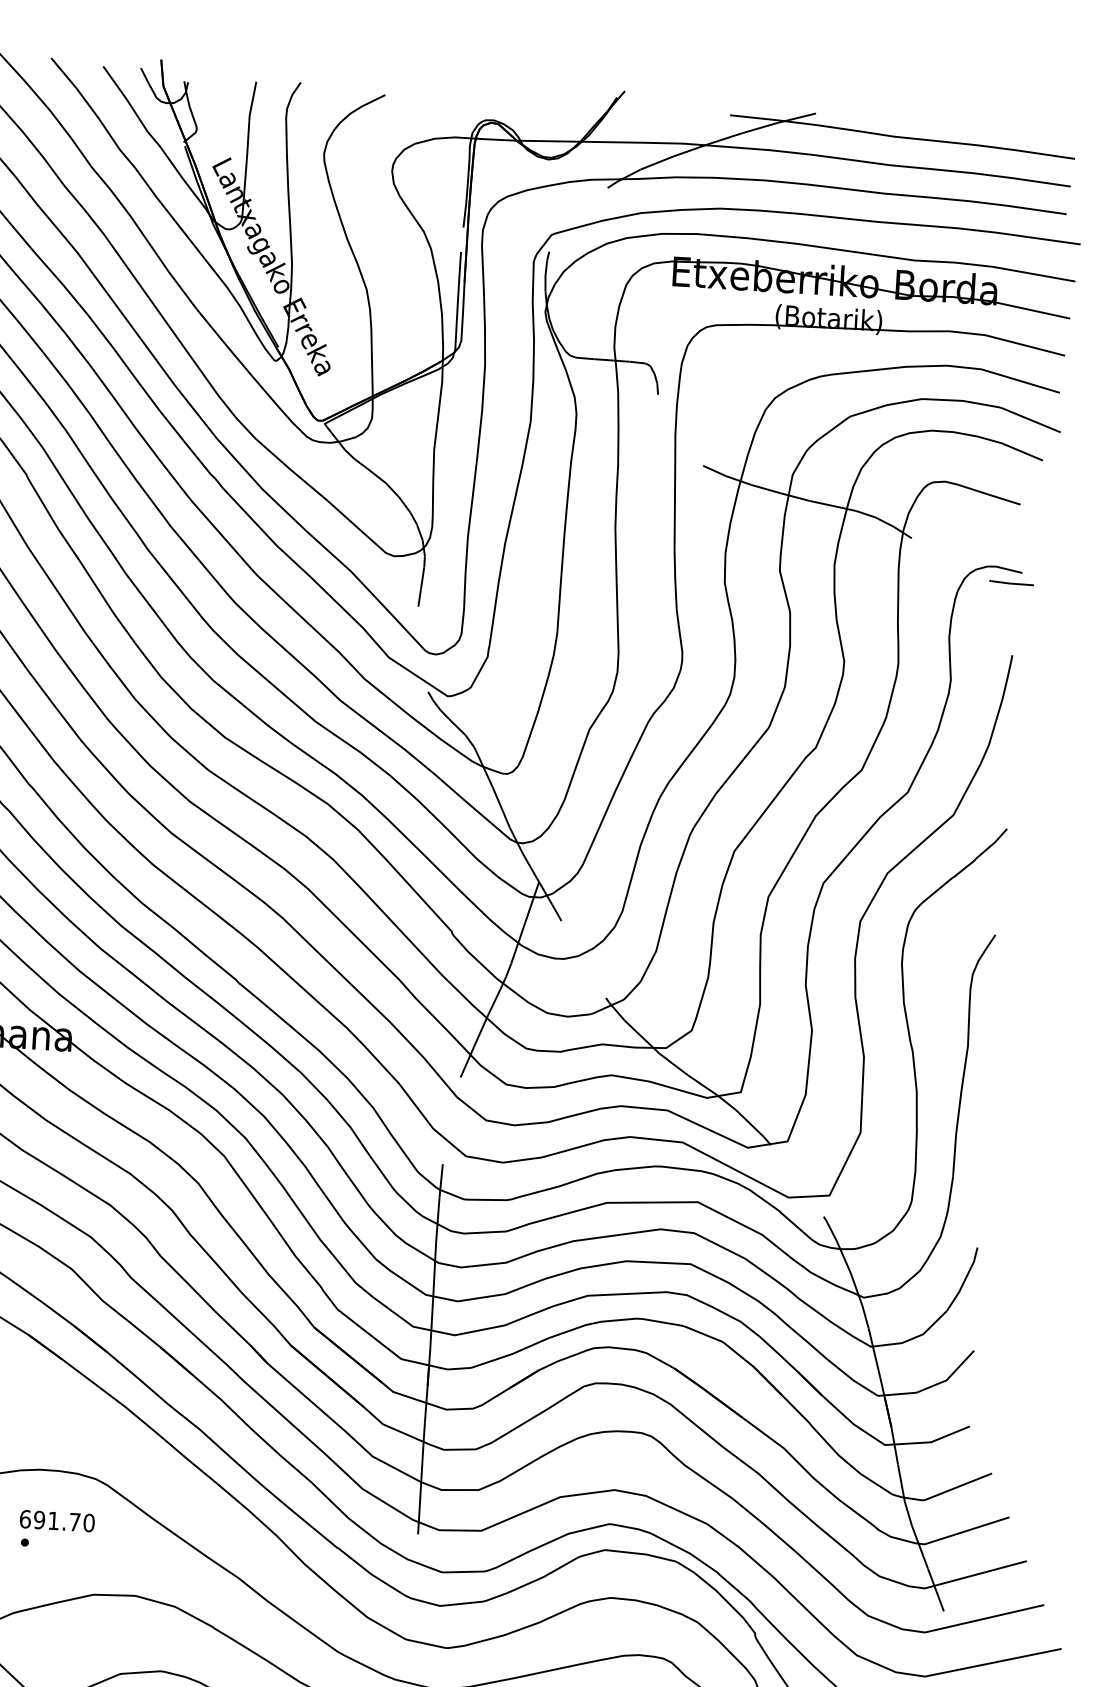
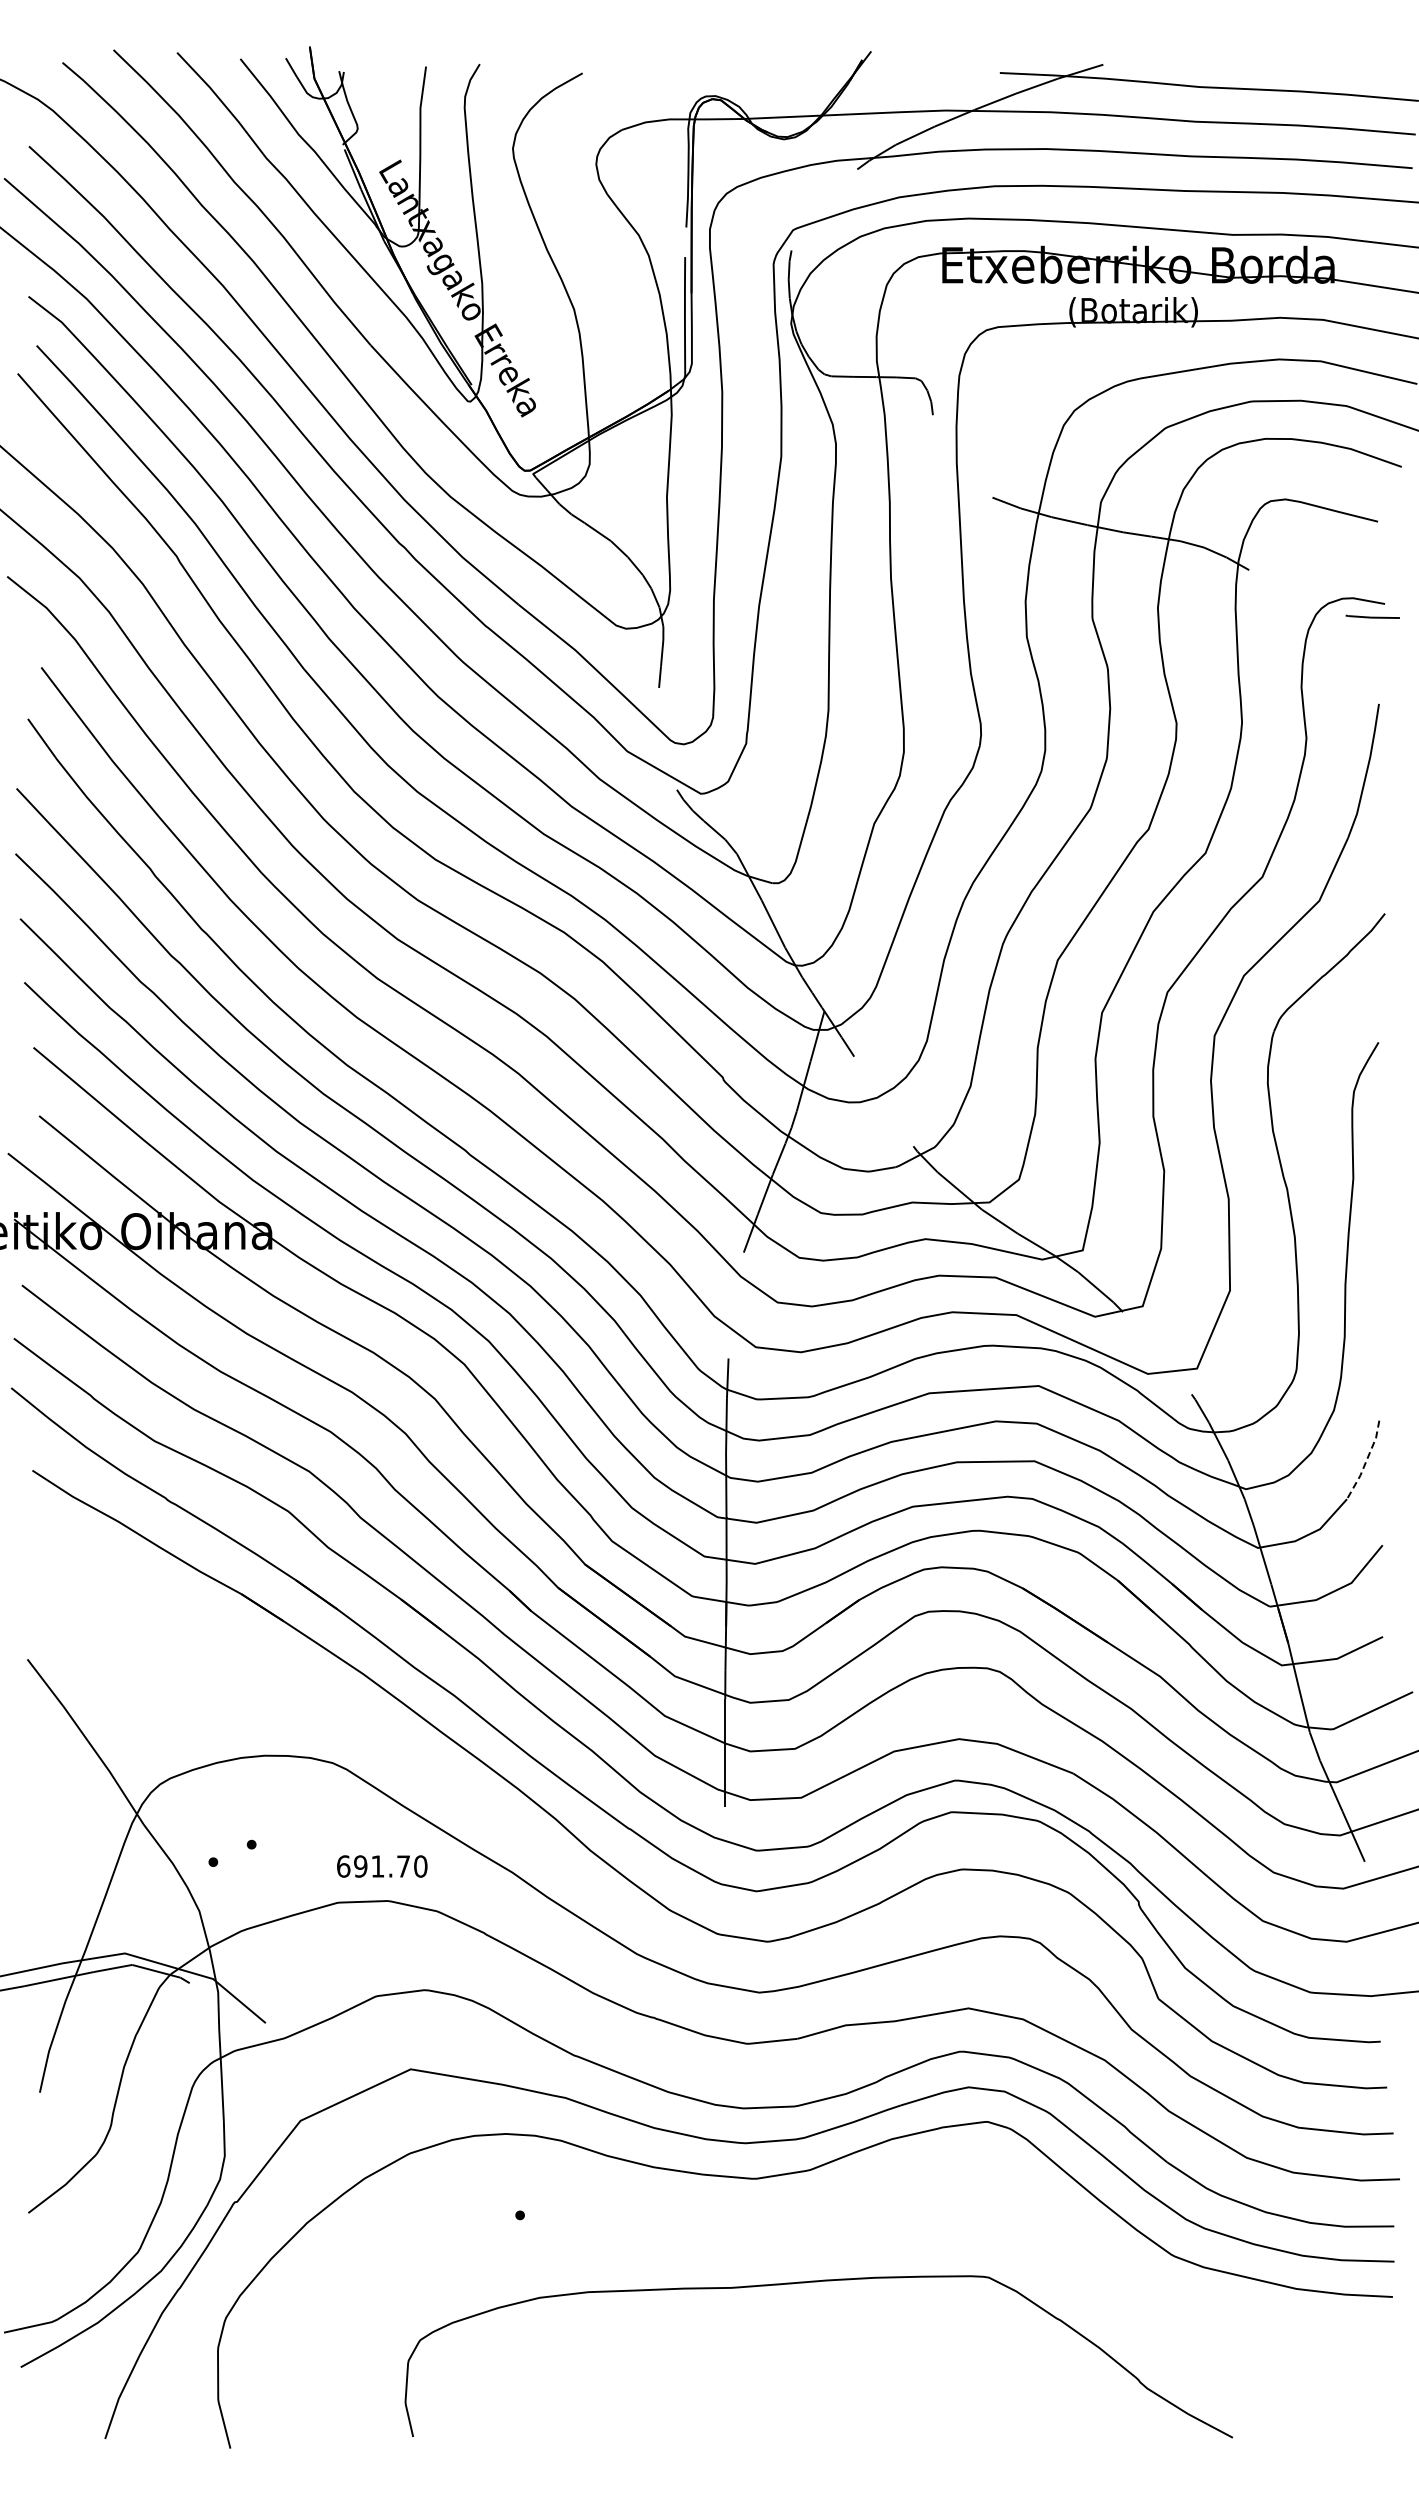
line: (964, 1280) -> (1366, 1461), solid -> dashed
text: (57, 1521) -> (382, 1866), moved

